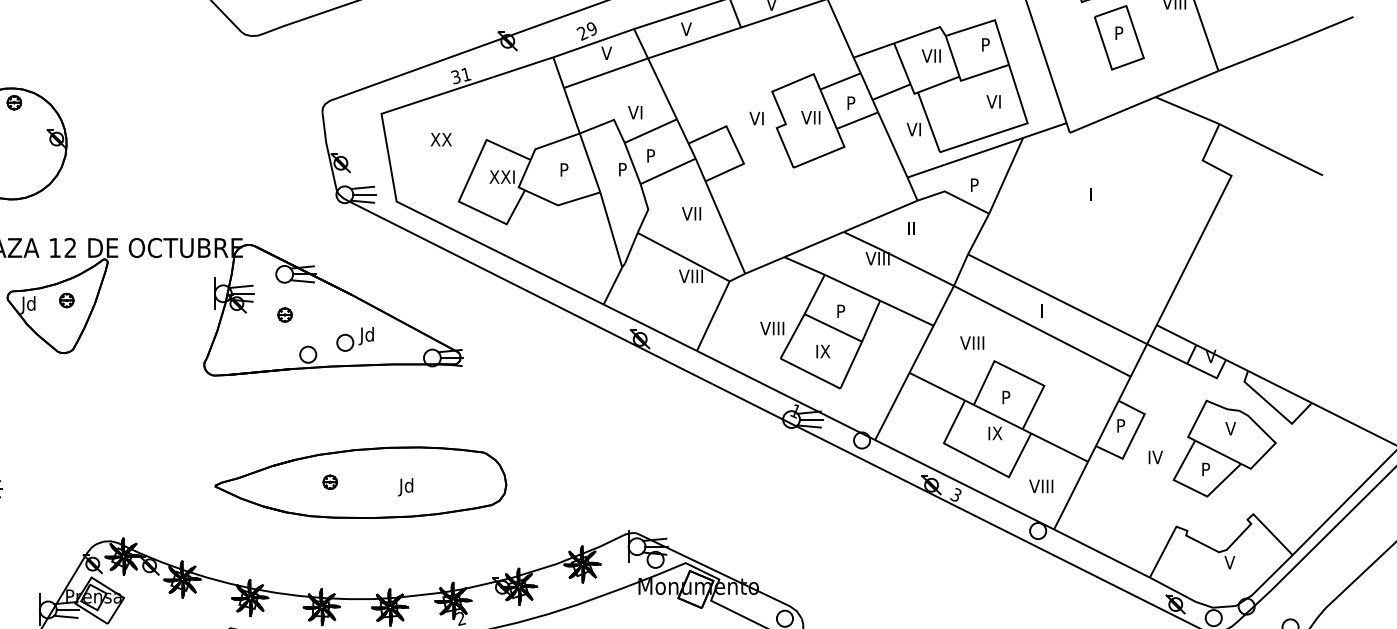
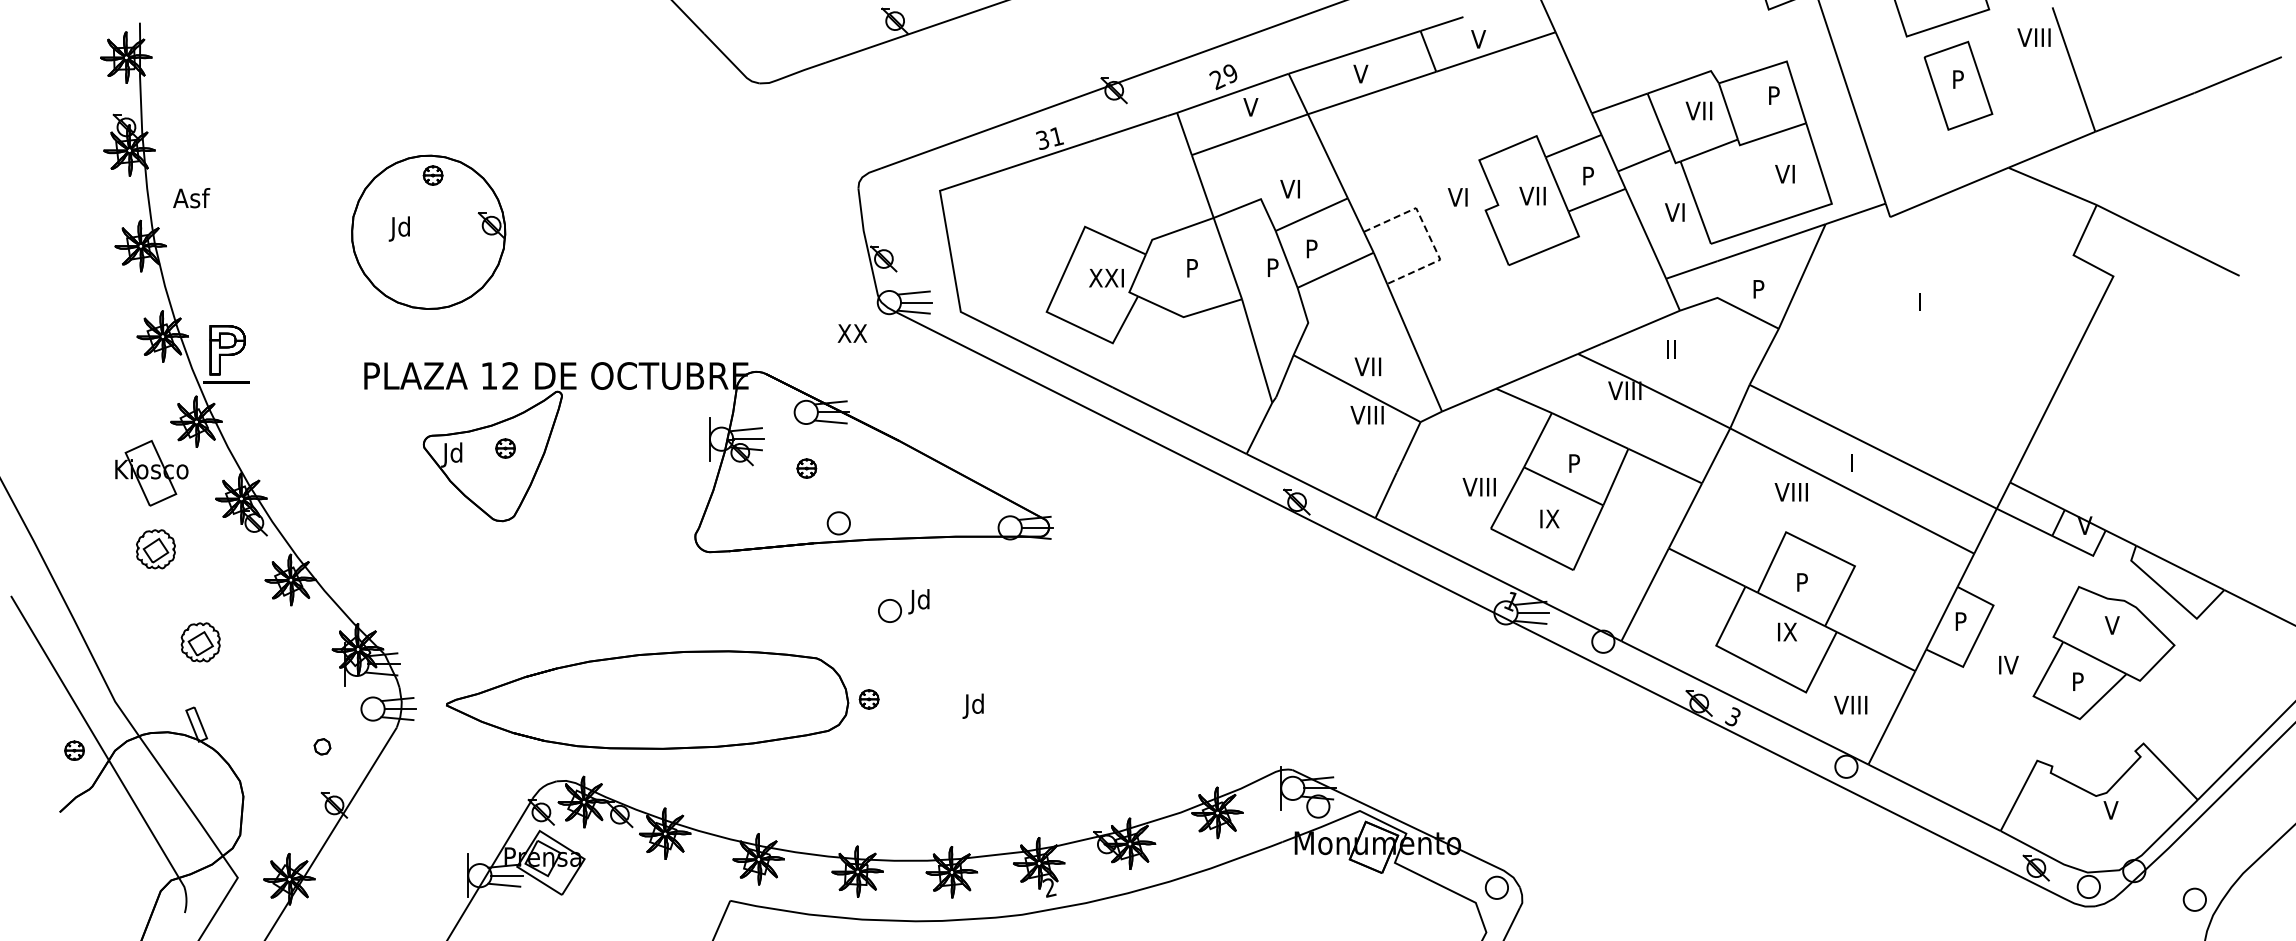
text: (441, 139) -> (852, 333), moved
line: (735, 145) -> (1428, 234), solid -> dashed
text: (691, 213) -> (1367, 366), moved
part: (355, 338) -> (903, 605), moved
text: (971, 343) -> (1790, 492), moved
part: (360, 482) -> (647, 699), moved

